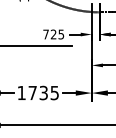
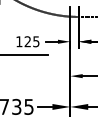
text: (45, 34) -> (18, 41), 725 -> 125

